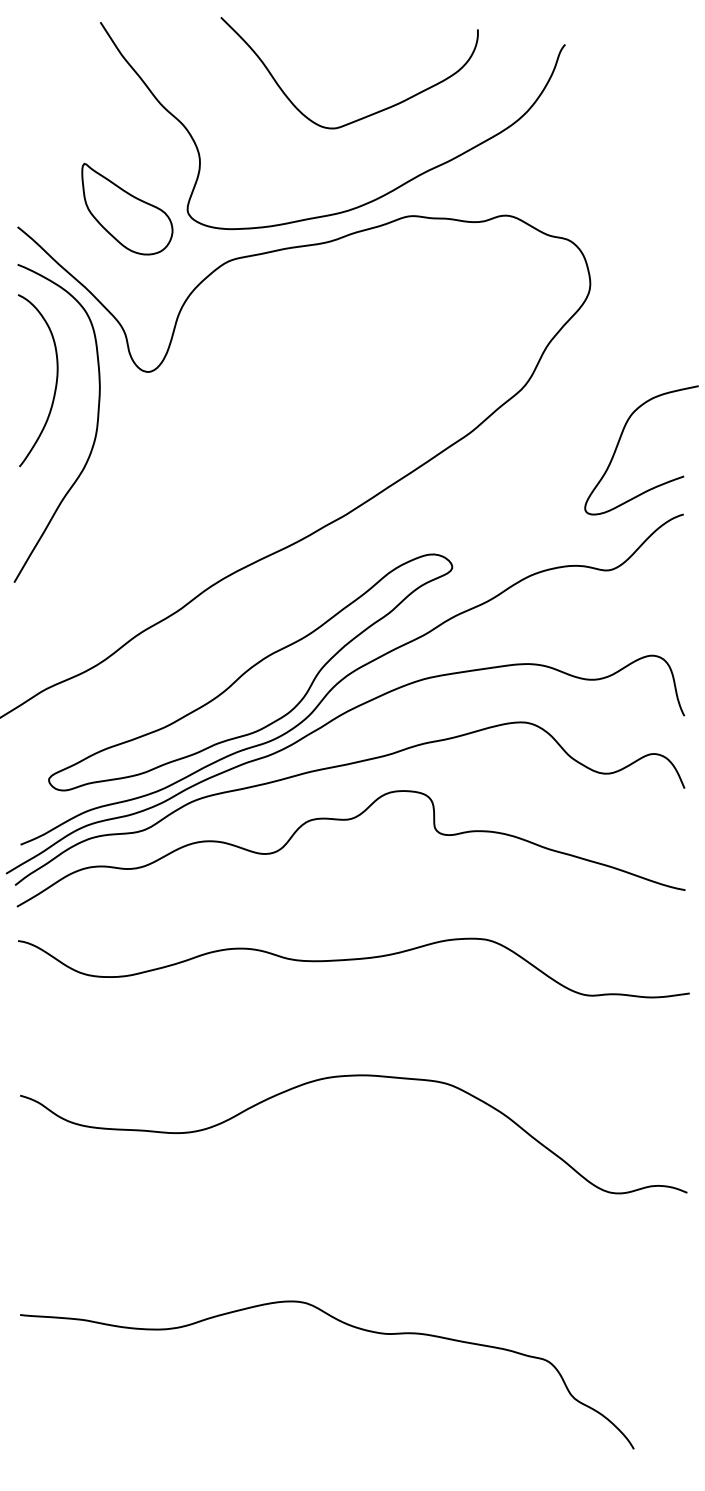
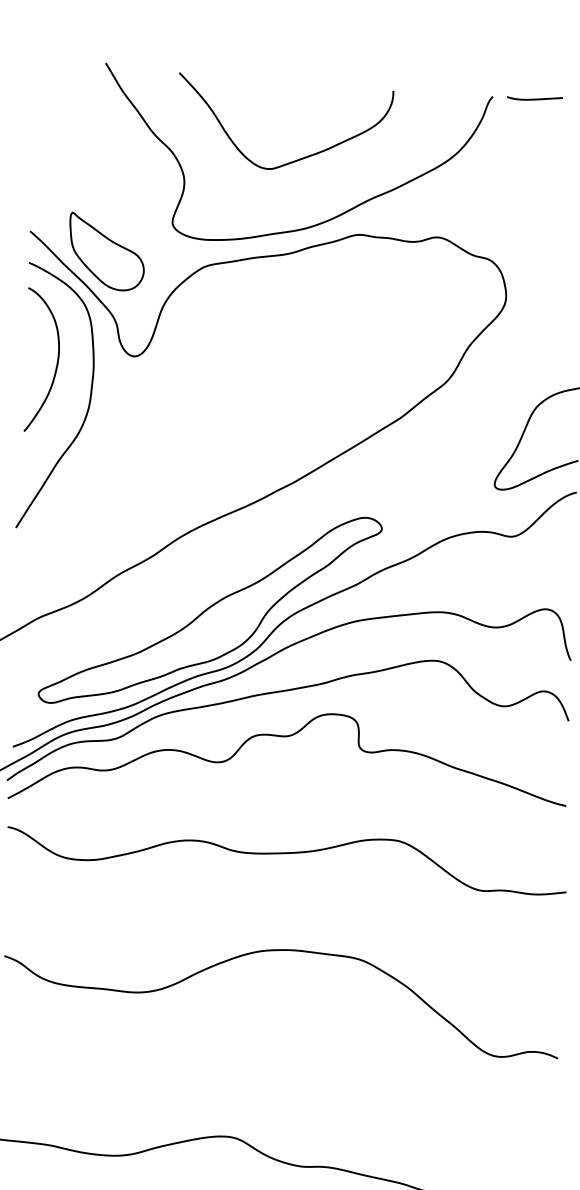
curve: (615, 45) -> (534, 99), added
curve: (366, 115) -> (297, 159), moved
part: (127, 208) -> (107, 251), moved

